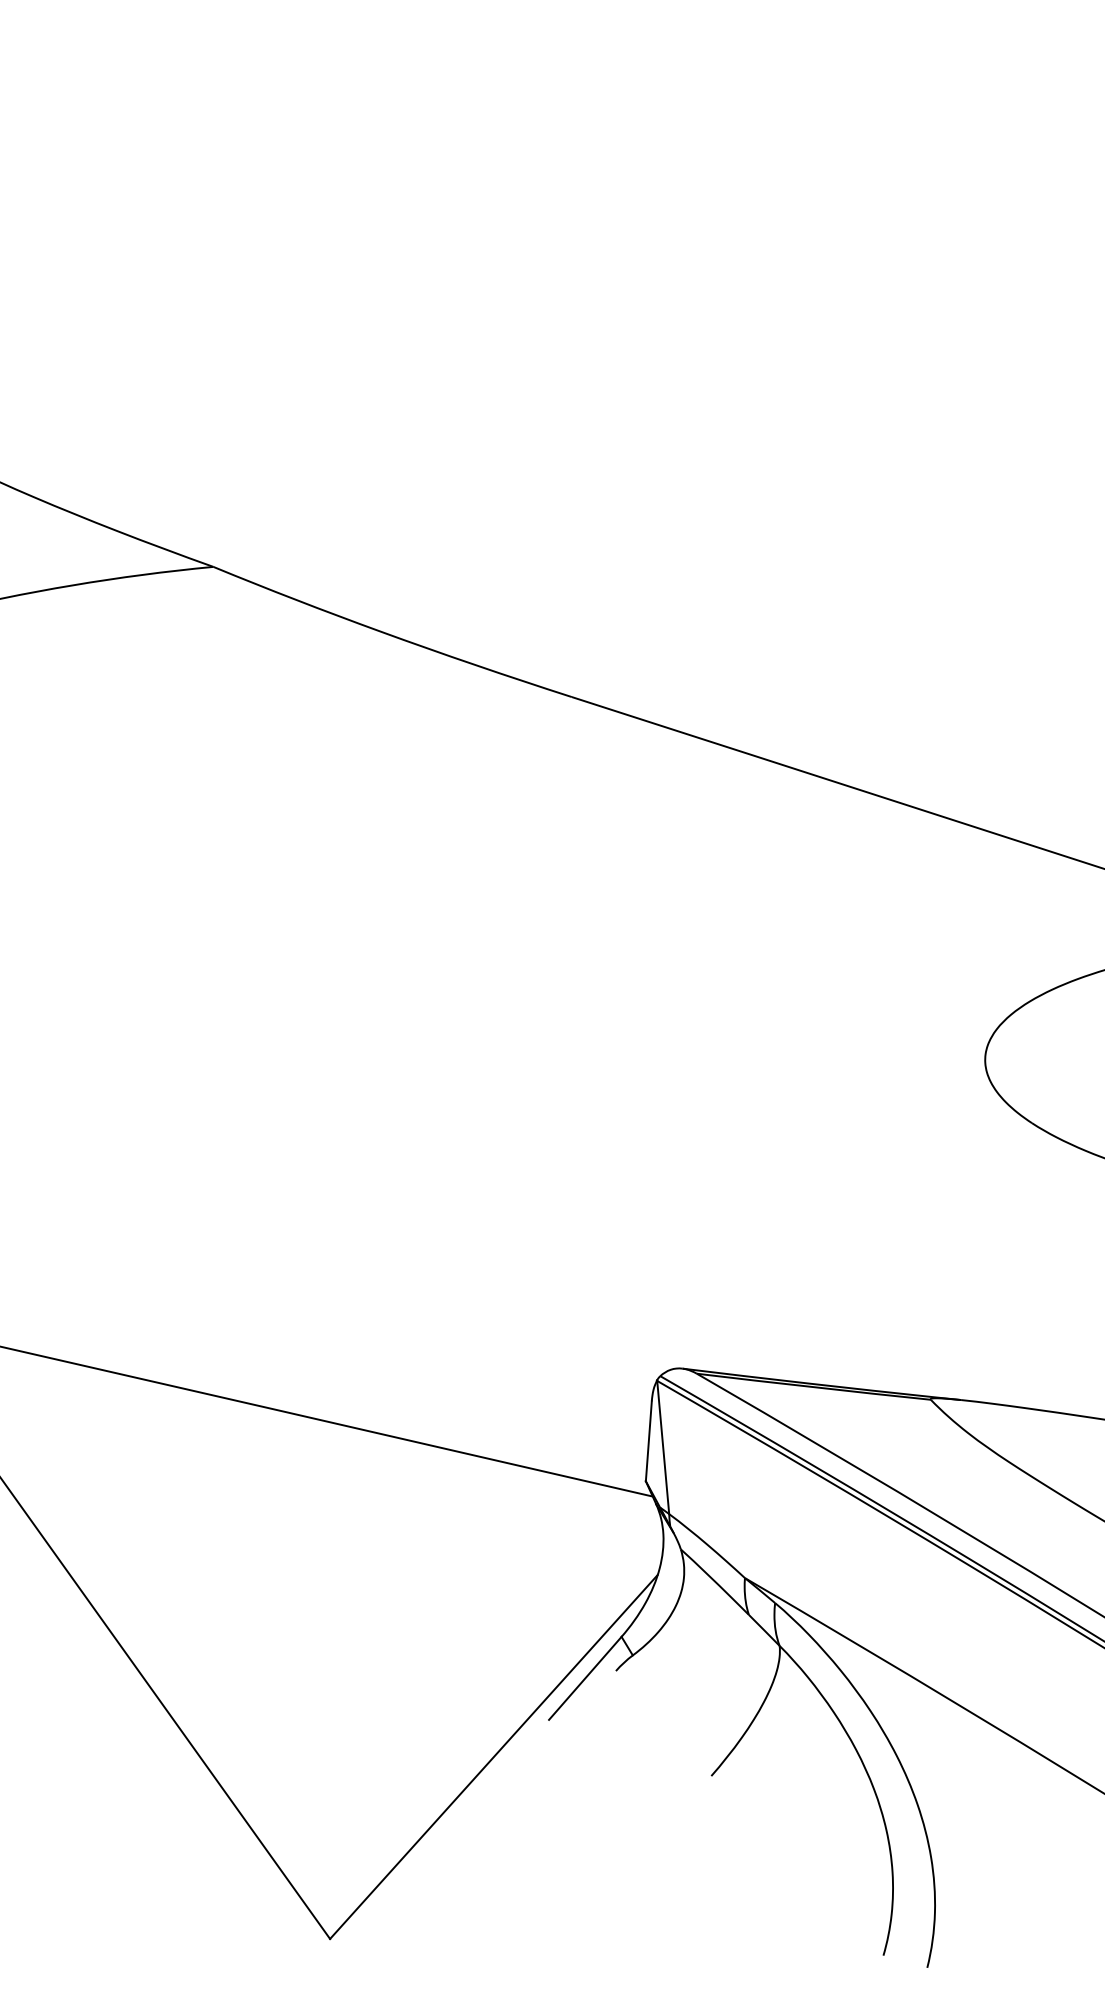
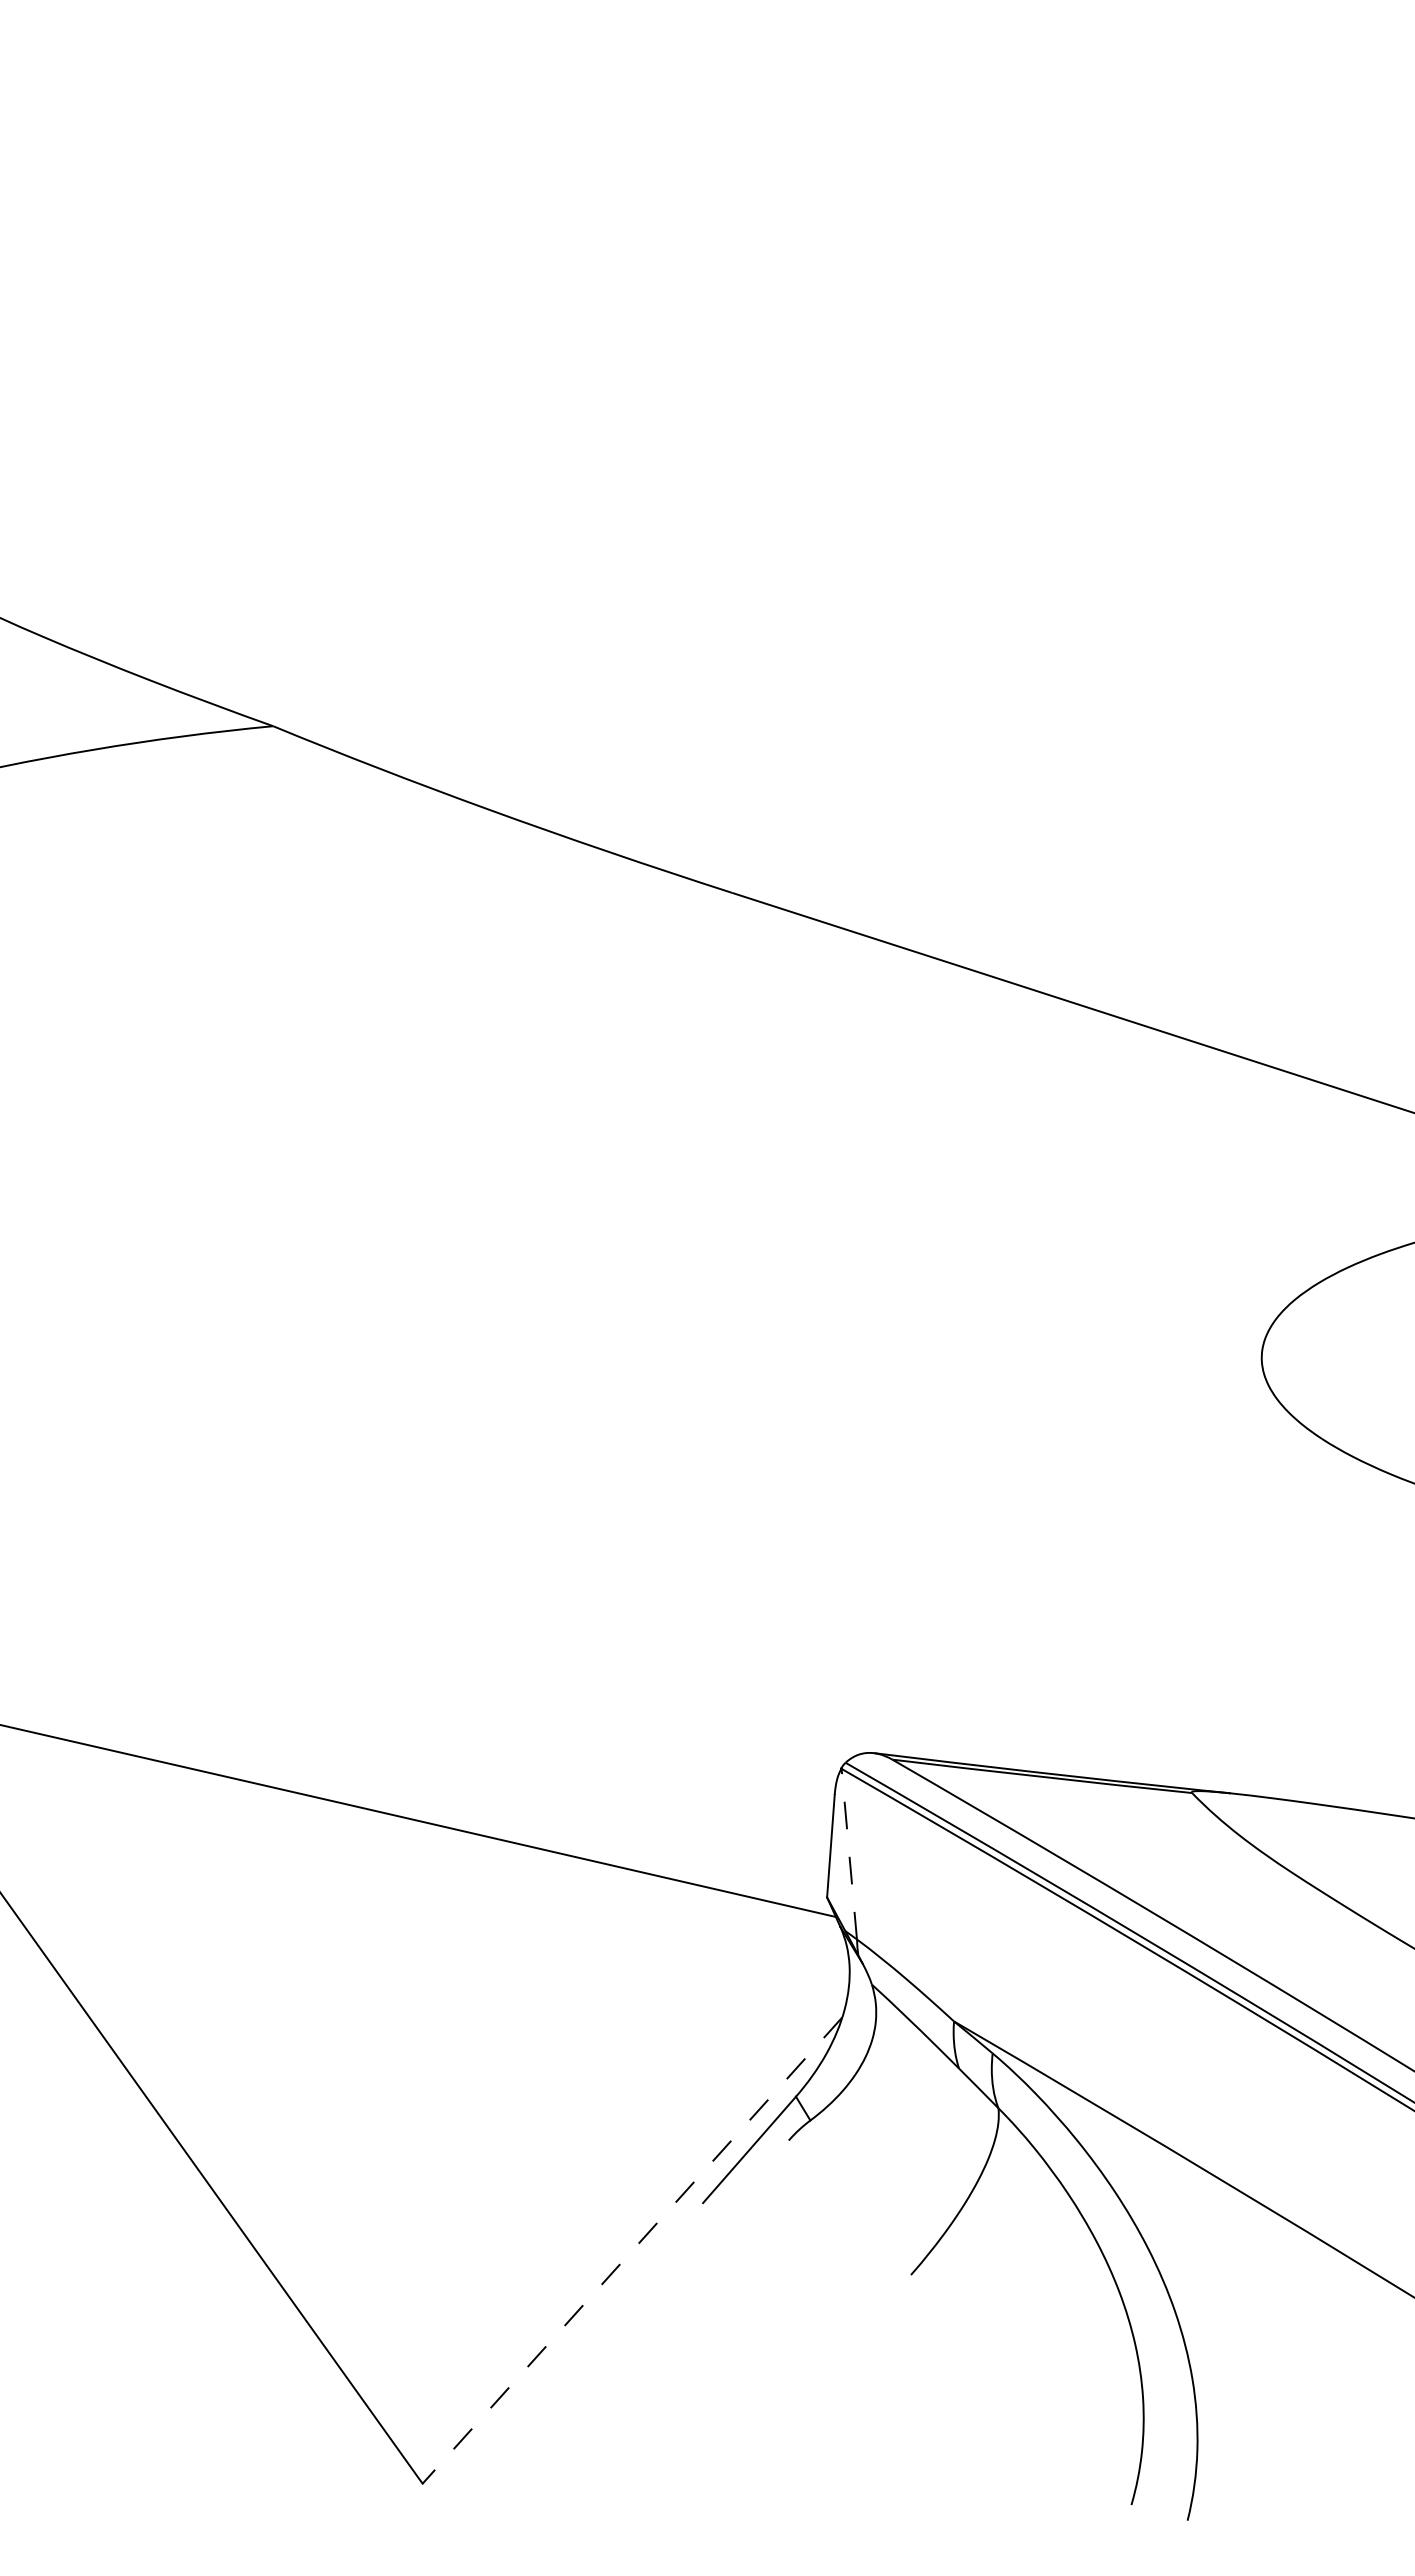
line: (663, 1446) -> (849, 1853), solid -> dashed
line: (493, 1756) -> (632, 2250), solid -> dashed

